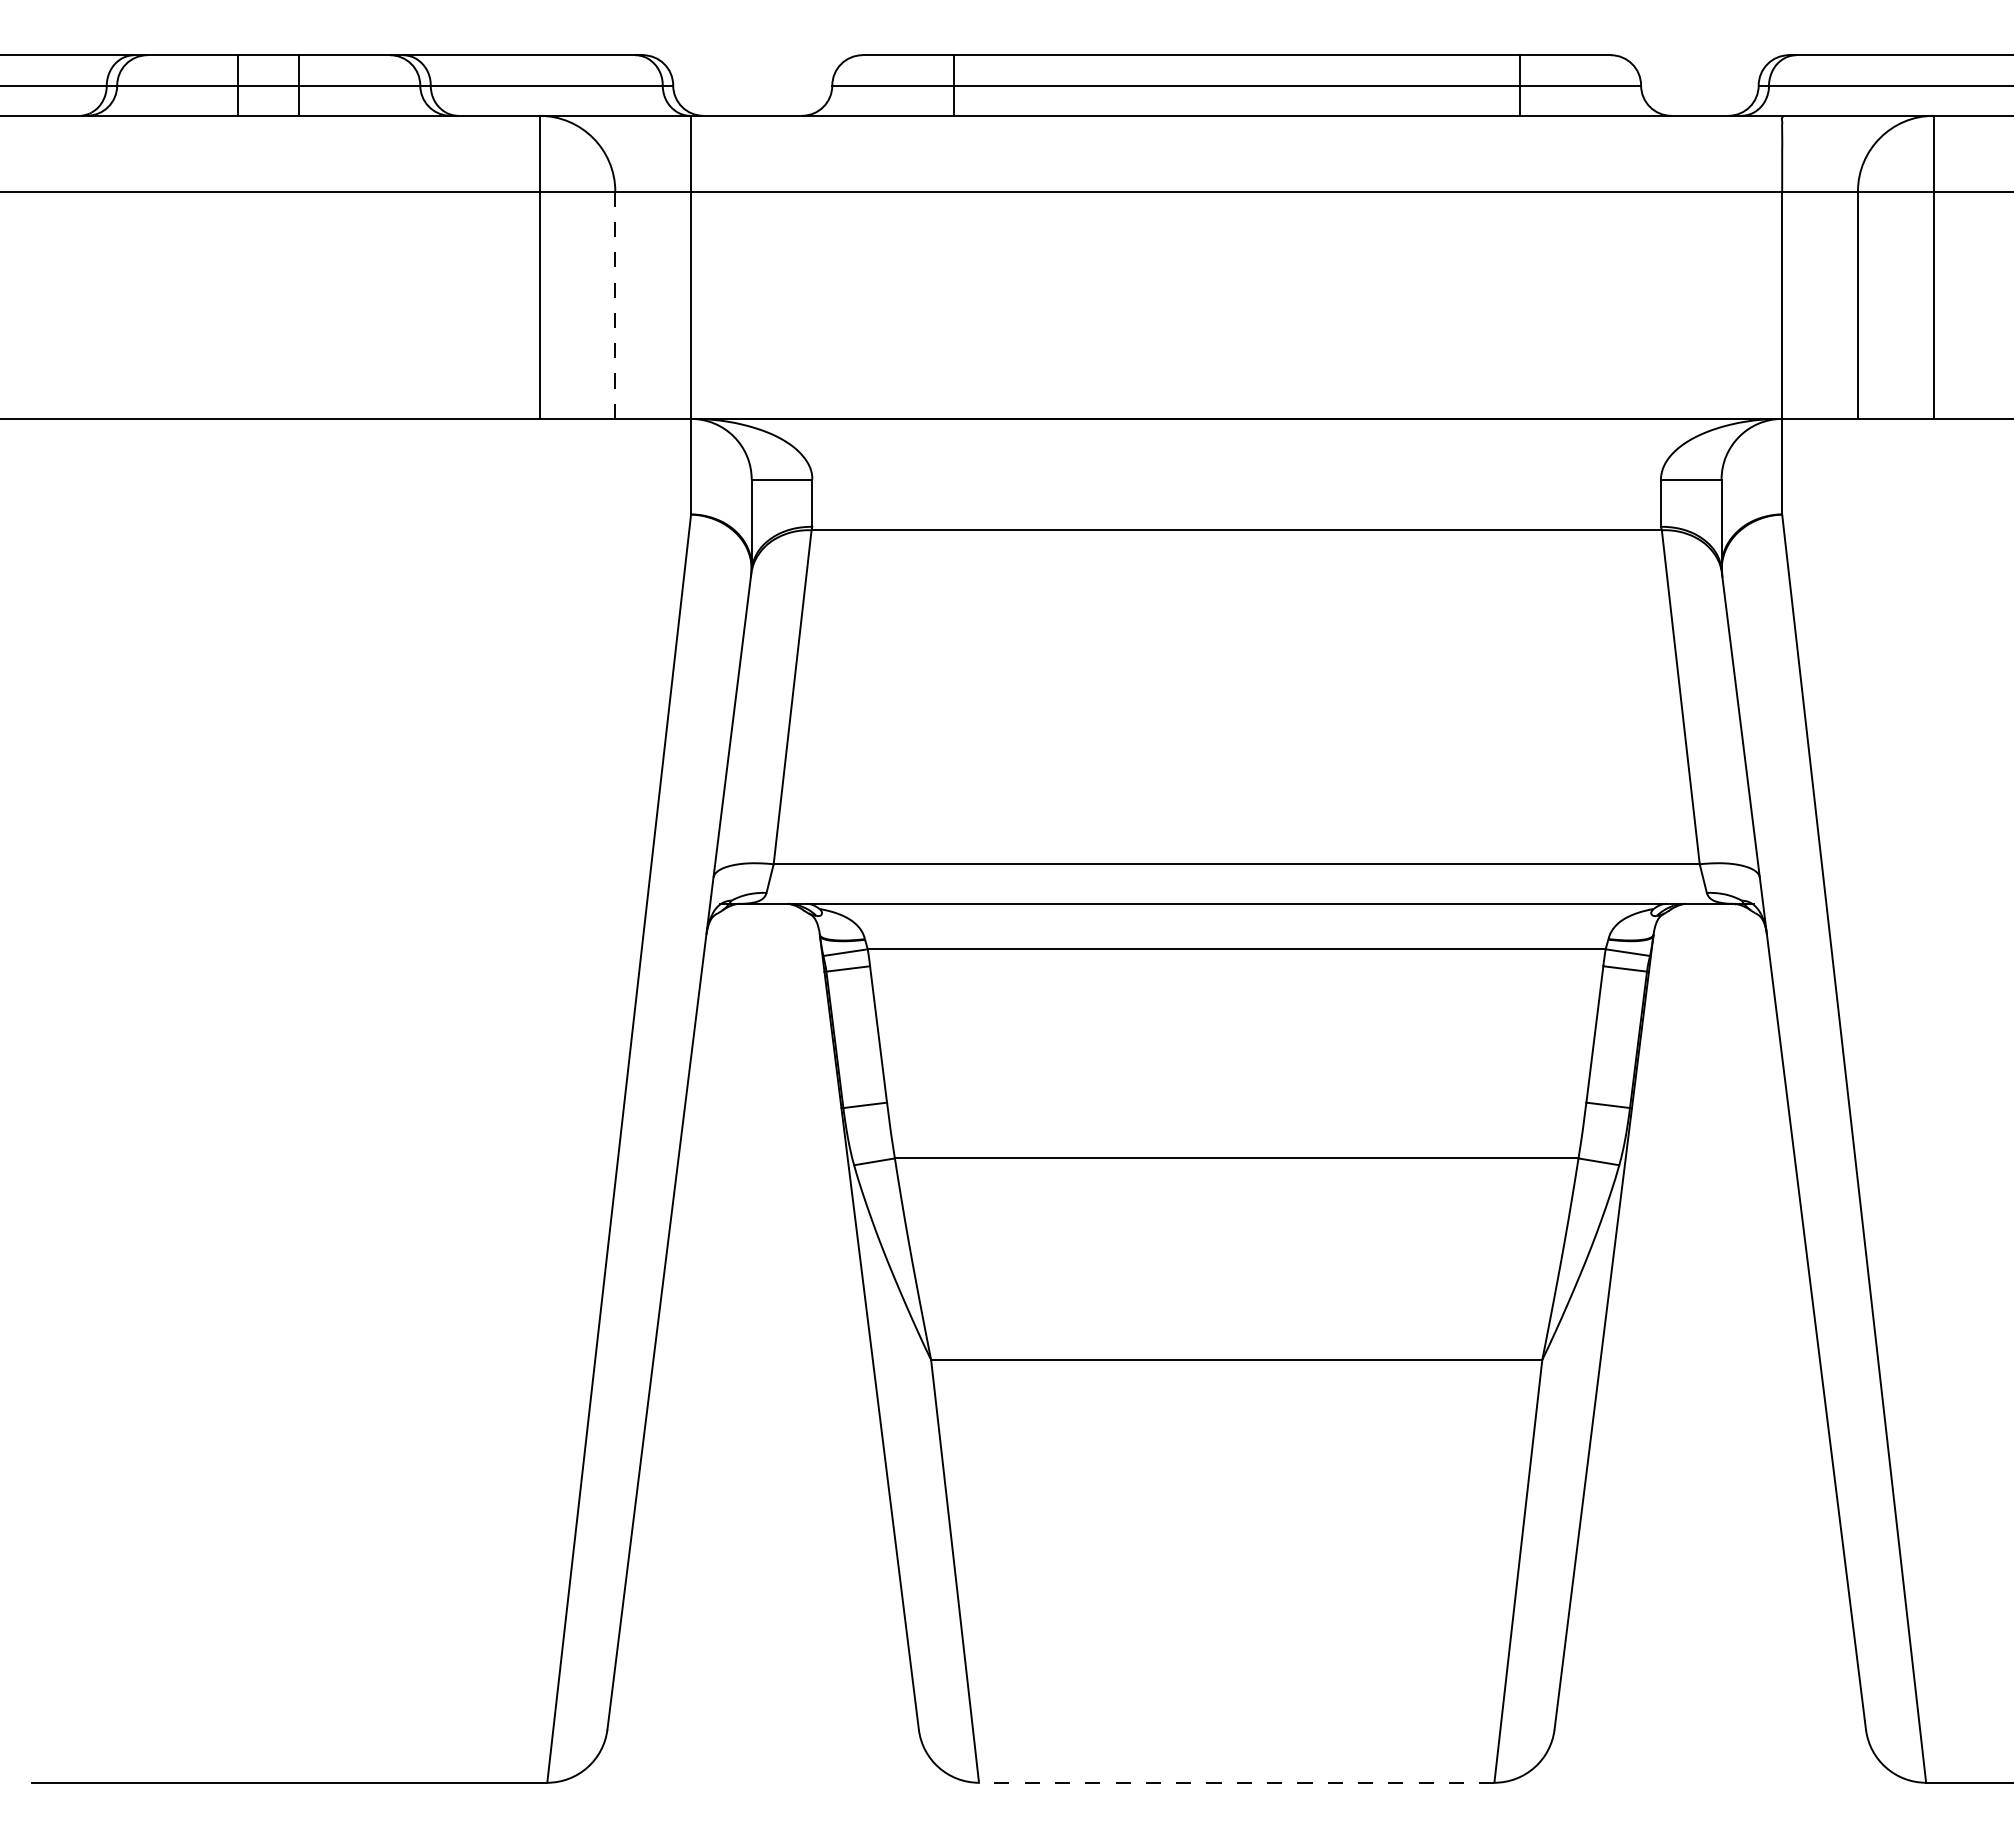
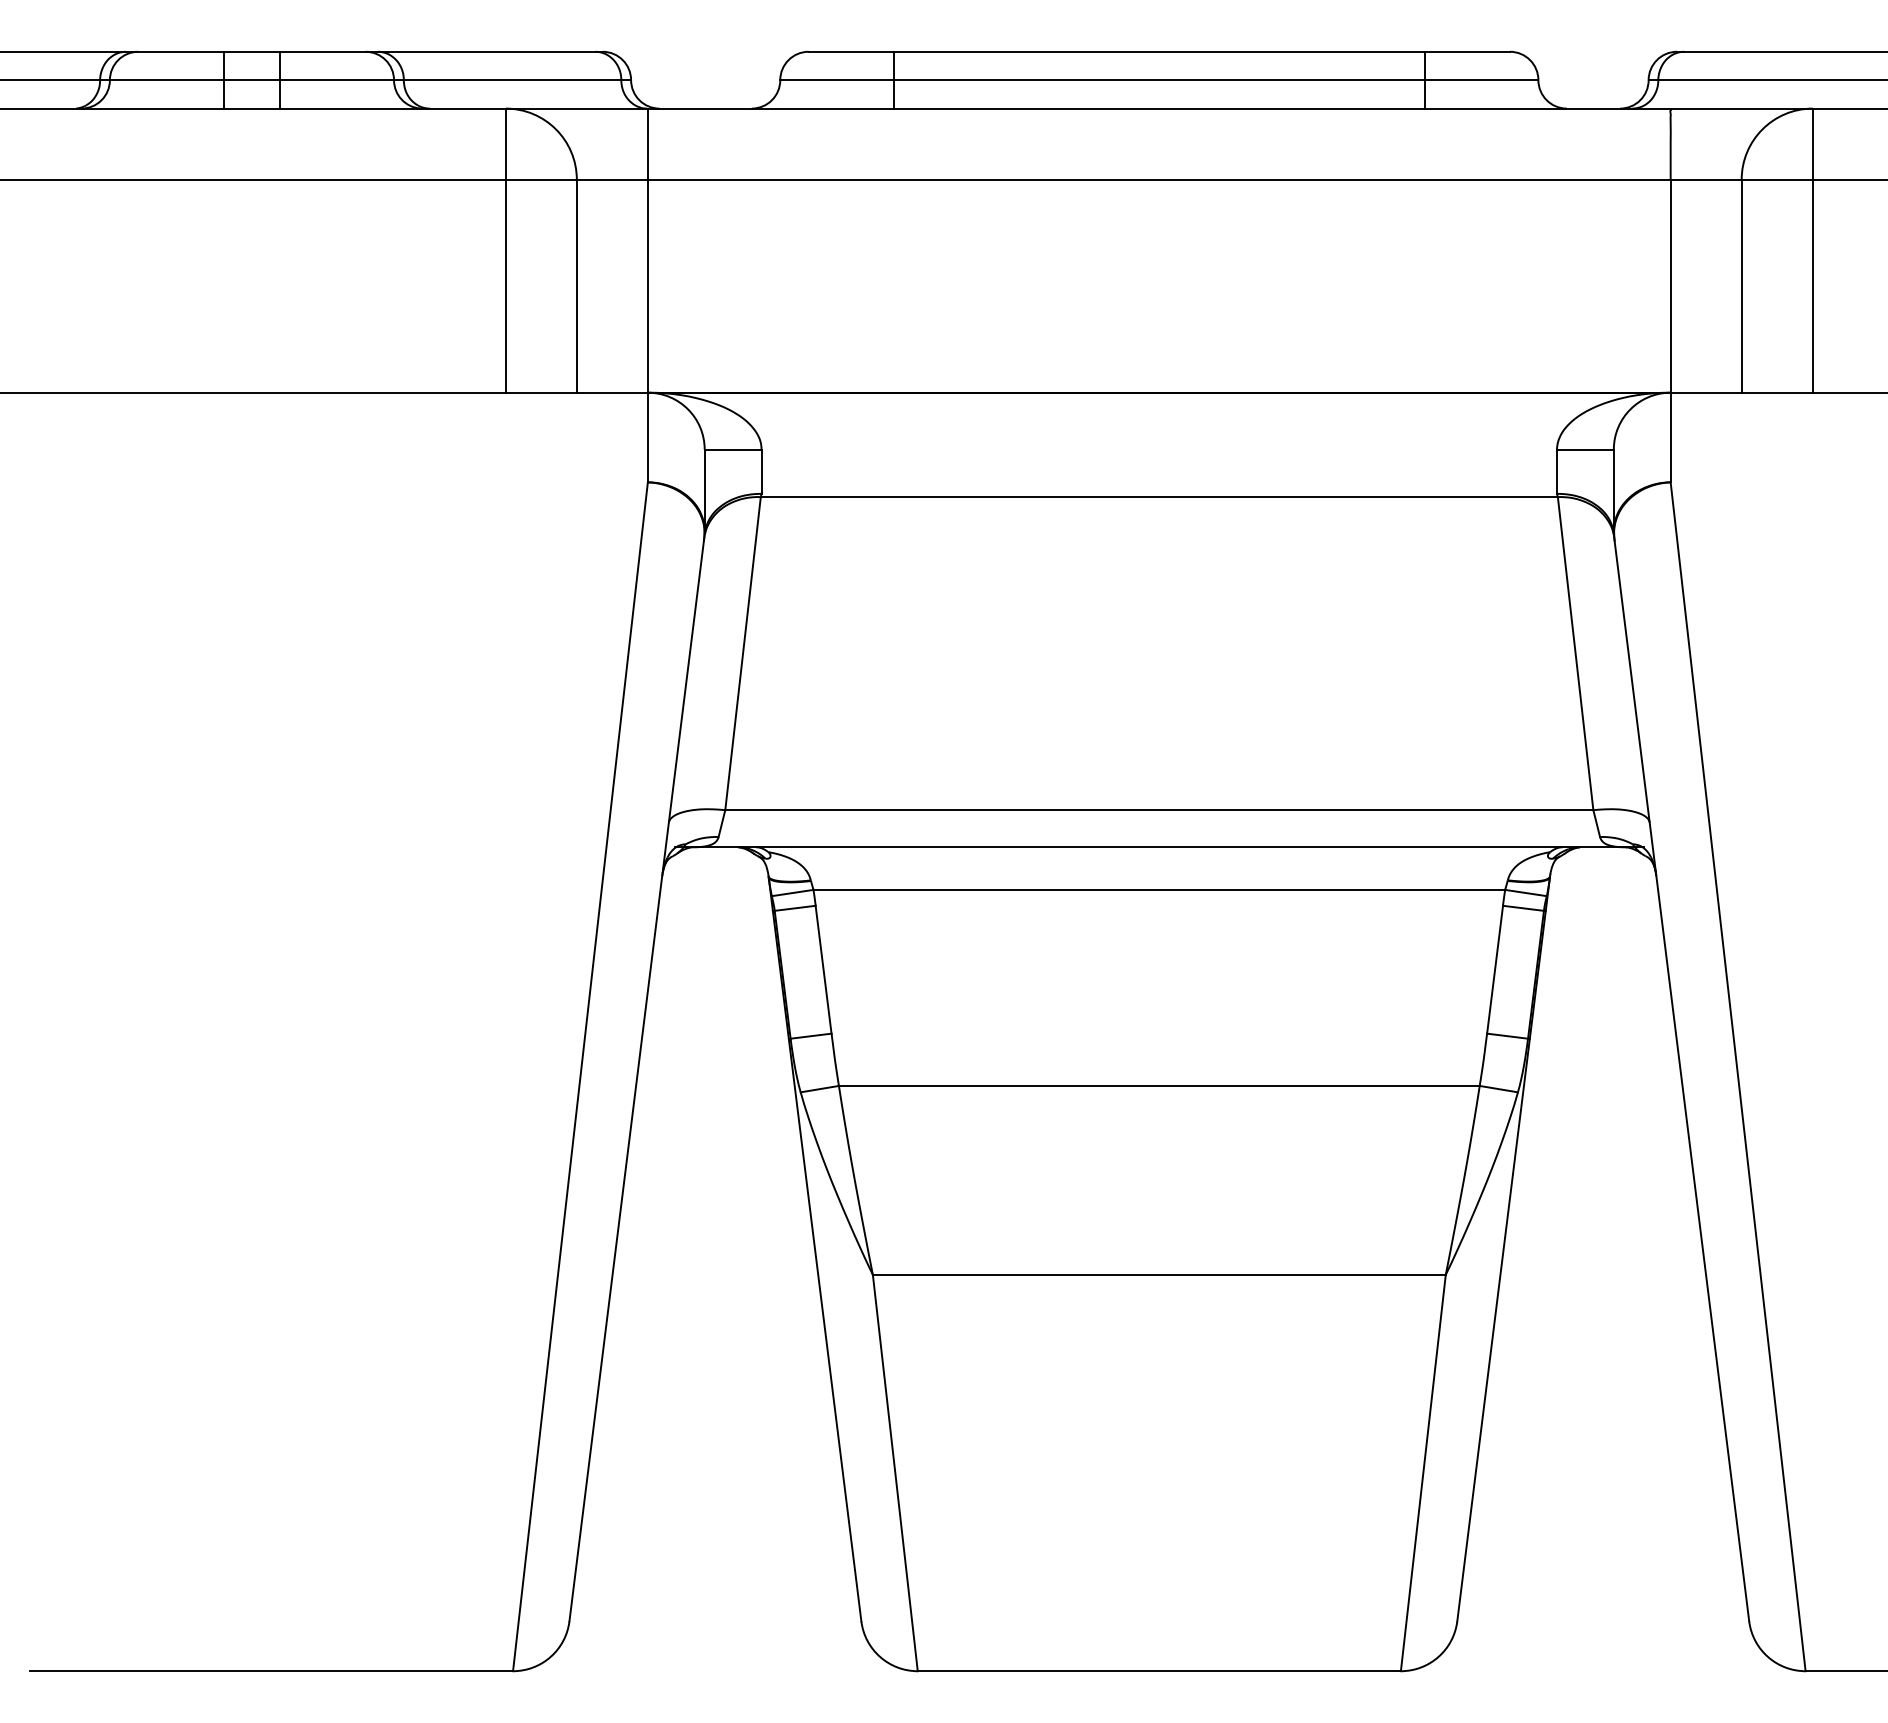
line: (615, 305) -> (577, 286), dashed -> solid
line: (1236, 1782) -> (1159, 1670), dashed -> solid

